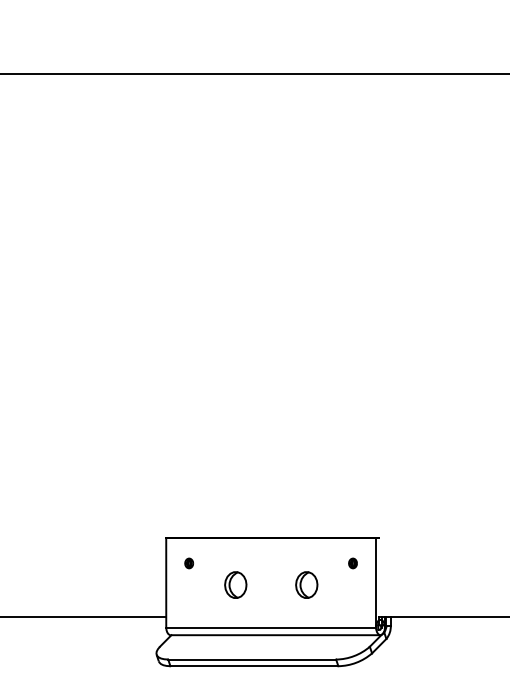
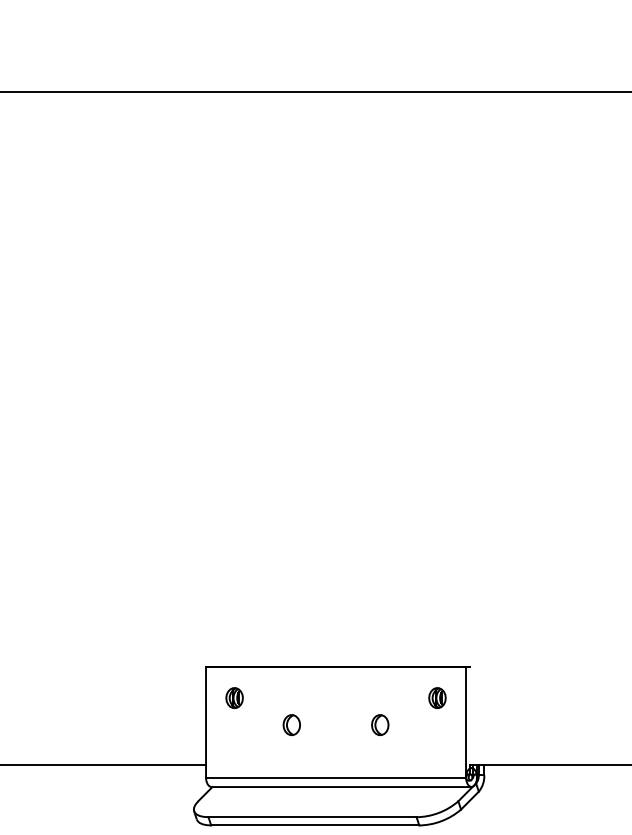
part: (188, 563) -> (233, 698), size x1.67
part: (352, 563) -> (436, 698), size x1.67
part: (234, 585) -> (290, 725), size x0.62
part: (306, 585) -> (379, 725), size x0.62

